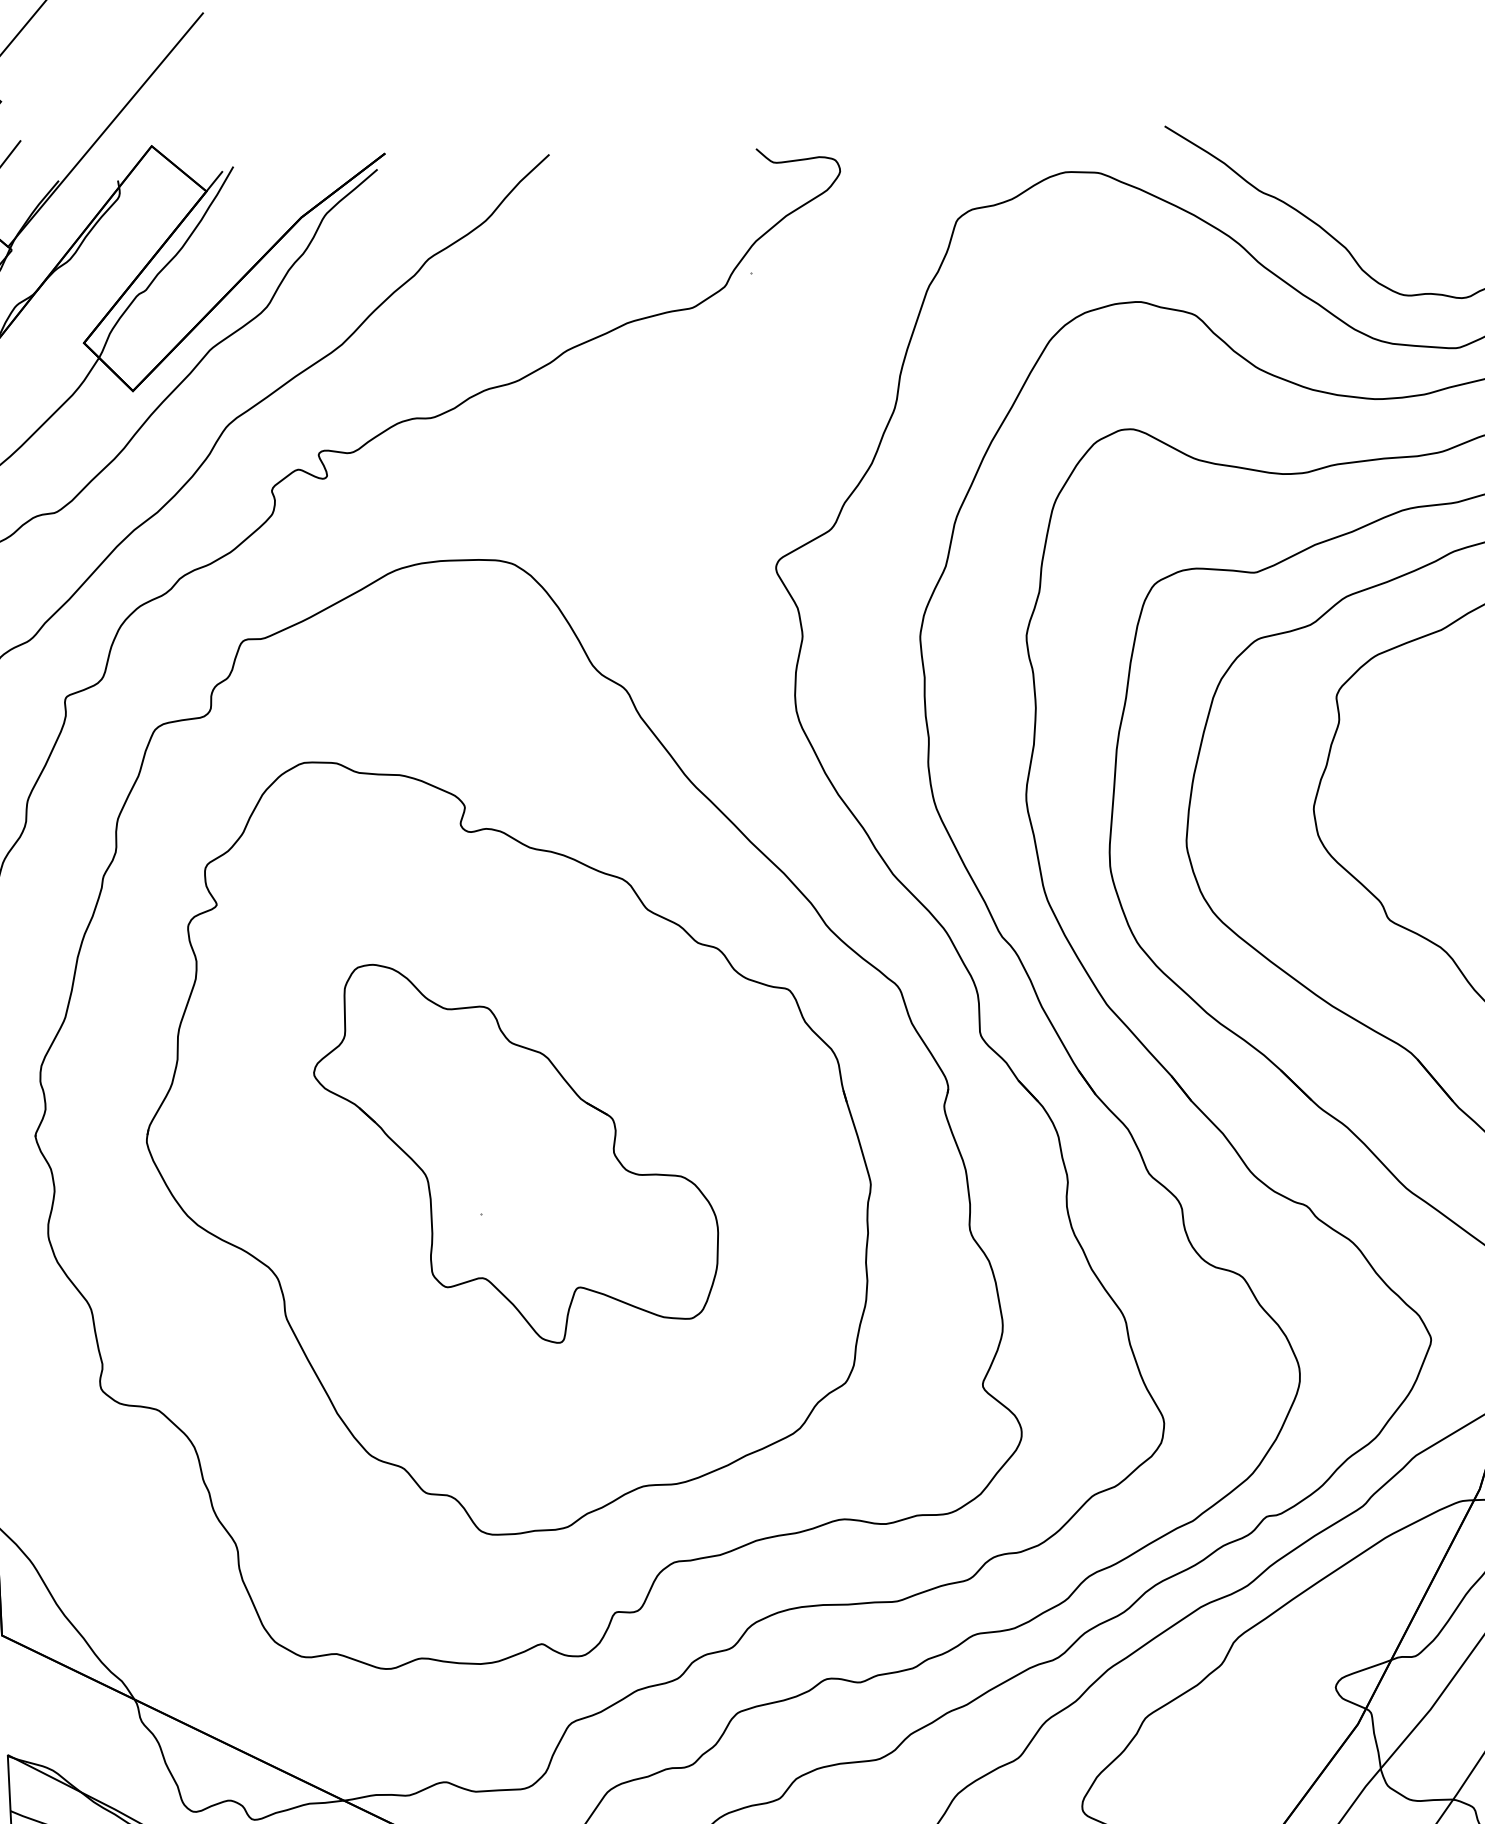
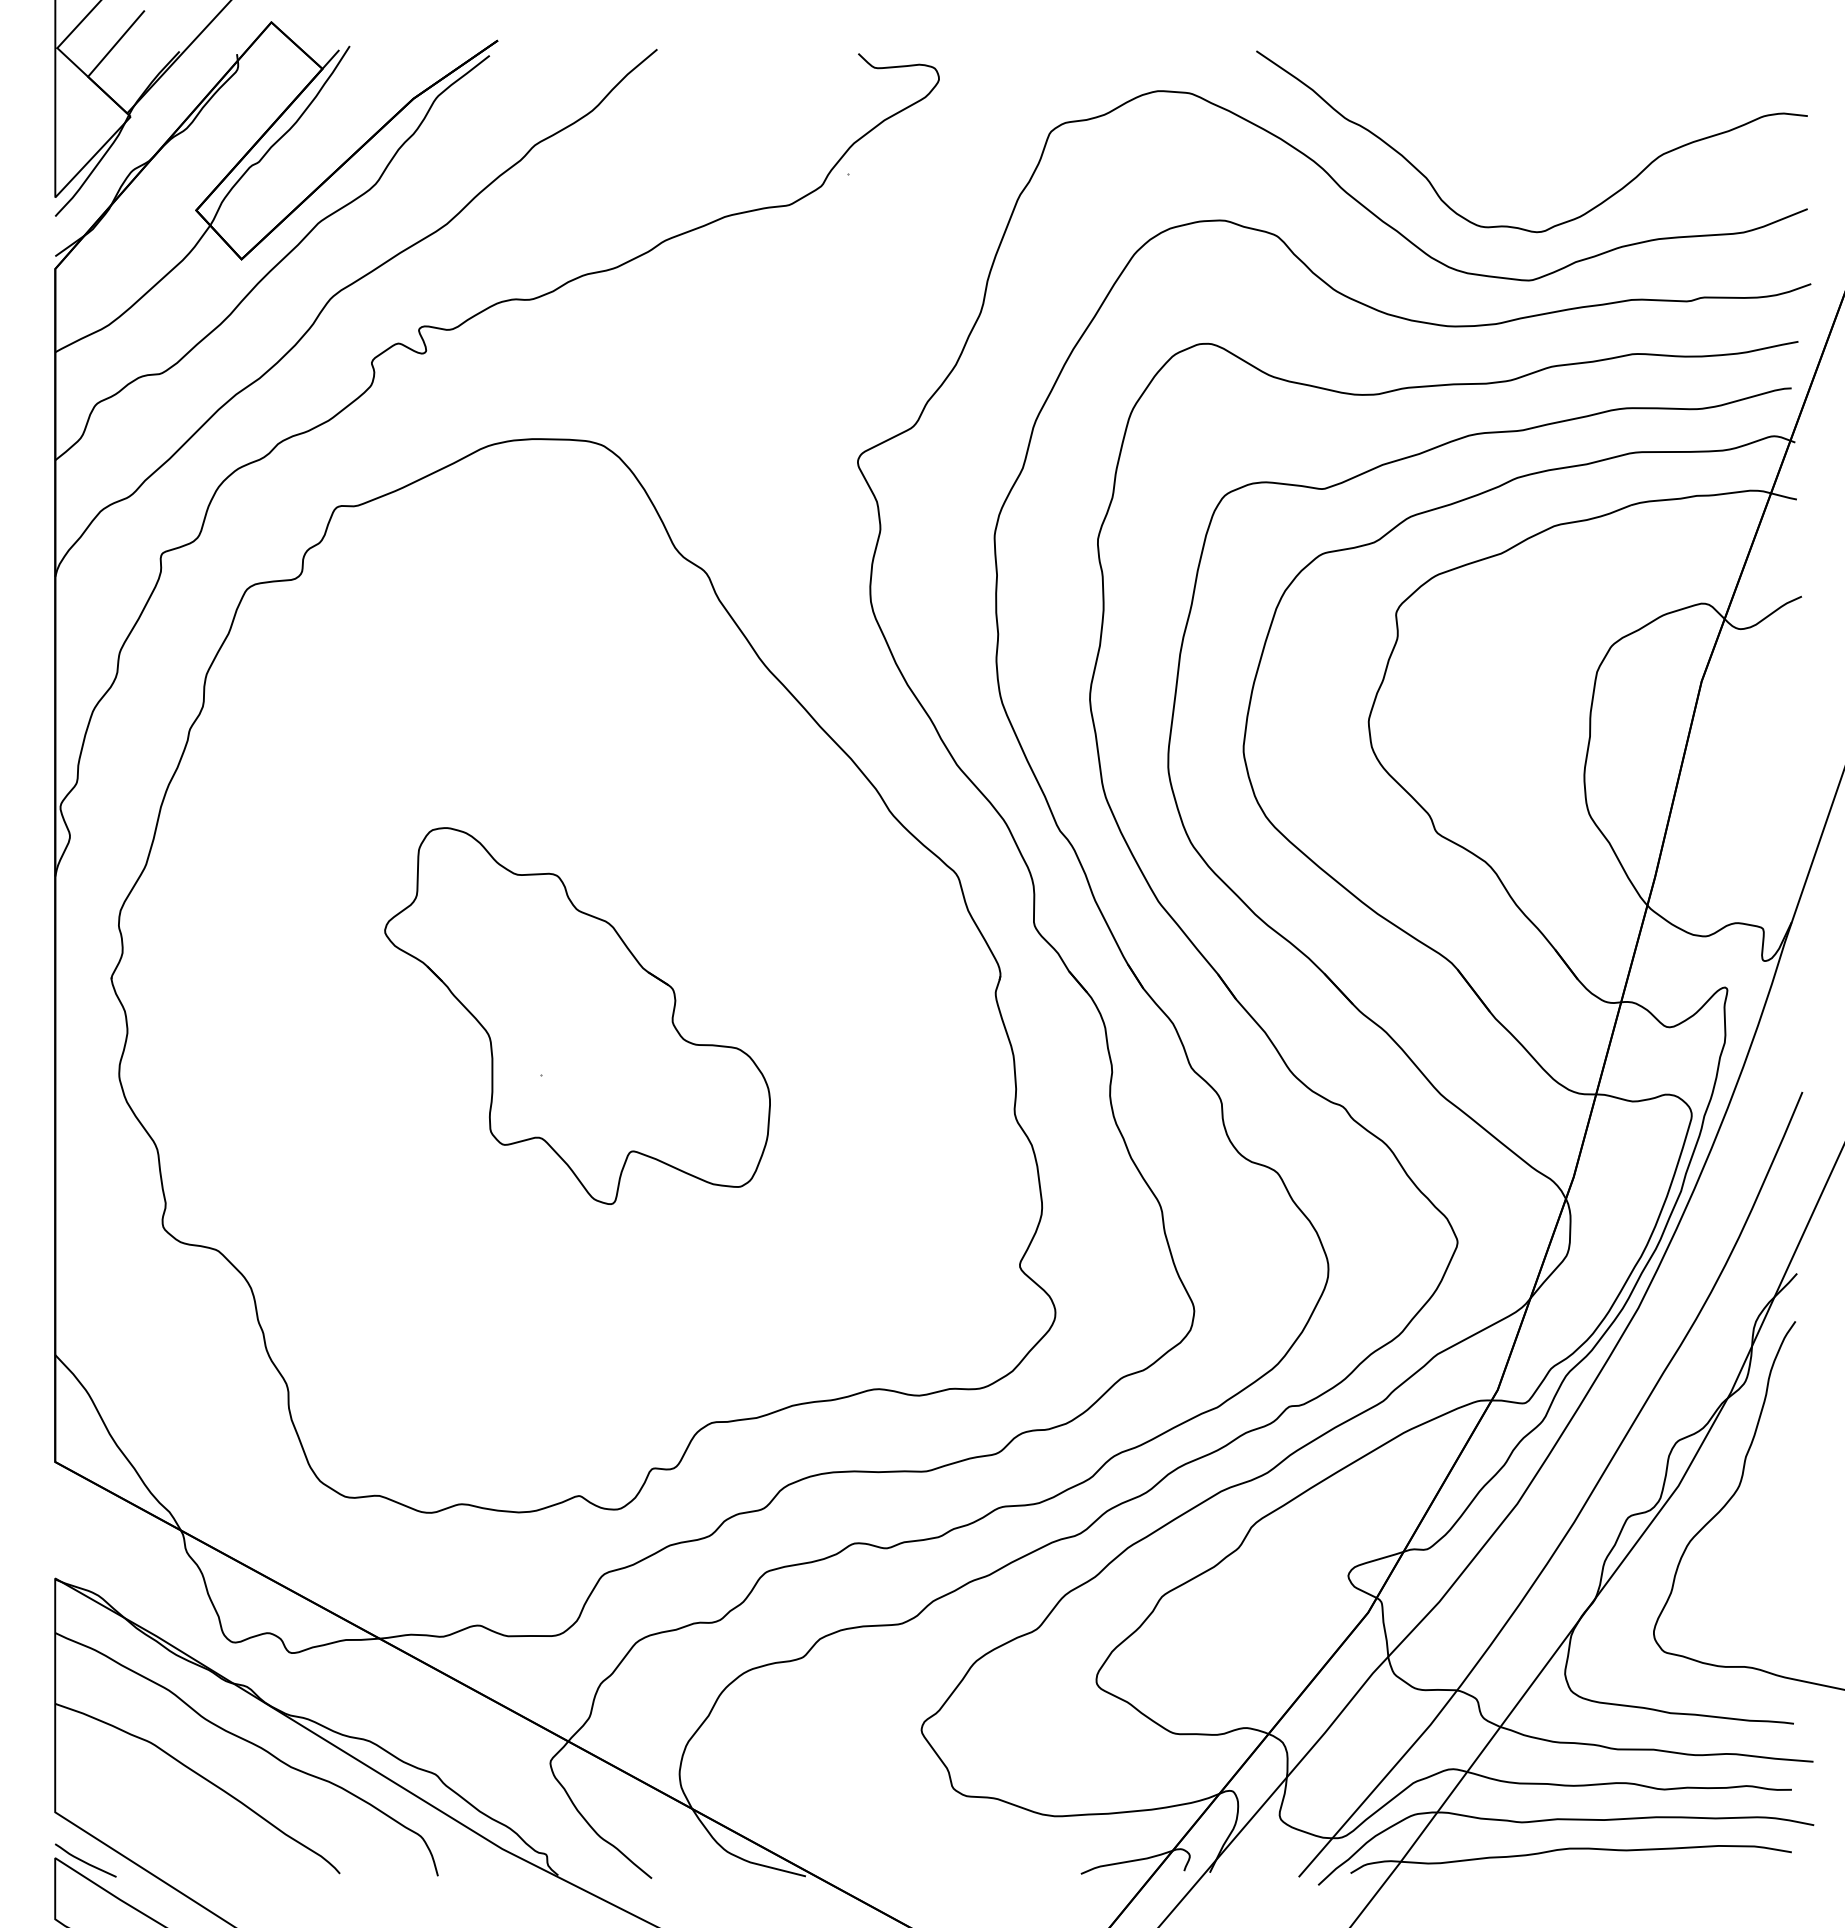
part: (507, 1142) -> (569, 1007), removed

